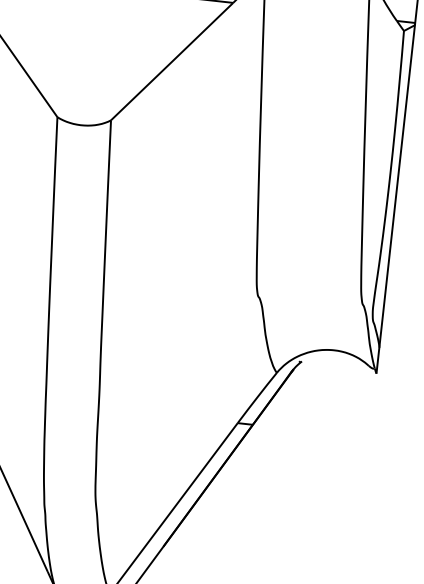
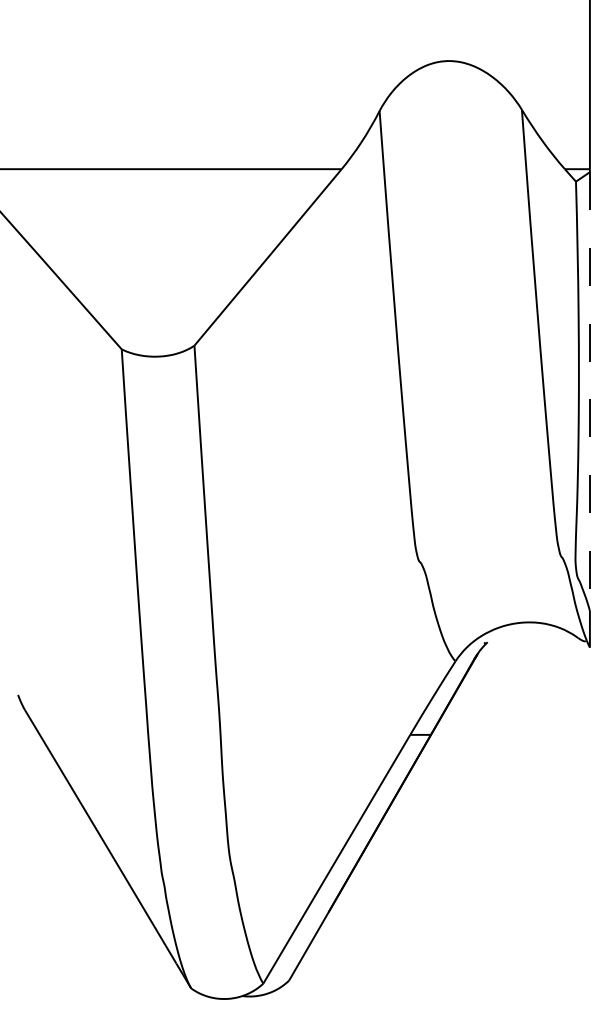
line: (396, 186) -> (589, 392), solid -> dashed

